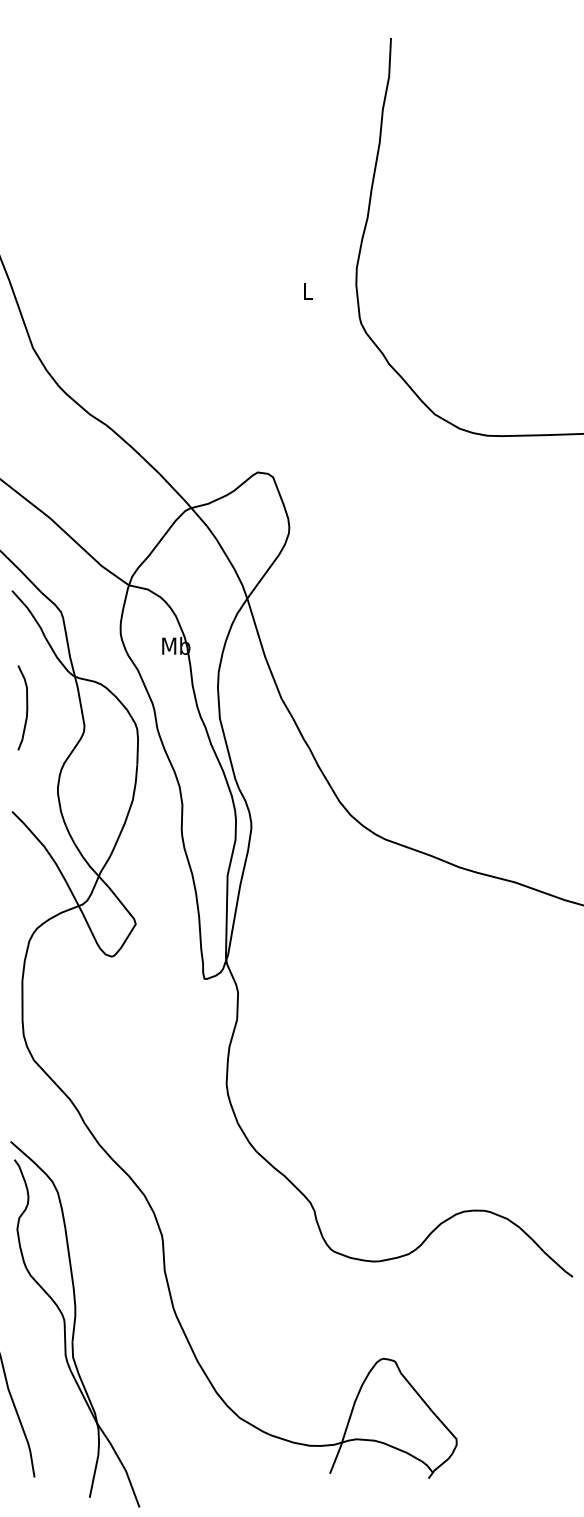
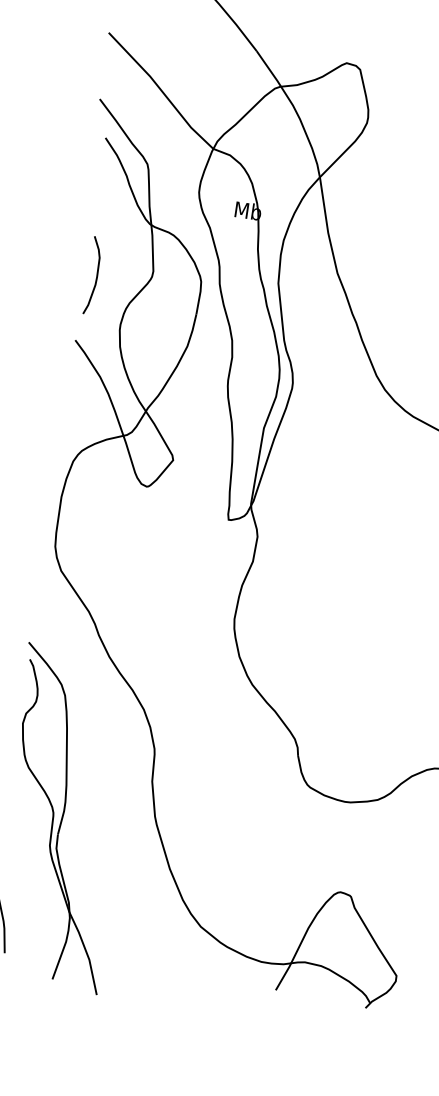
curve: (26, 707) -> (96, 275), moved

